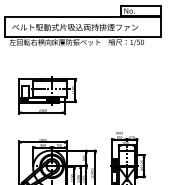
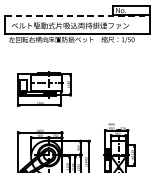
line: (83, 17) -> (78, 16), solid -> dashed

